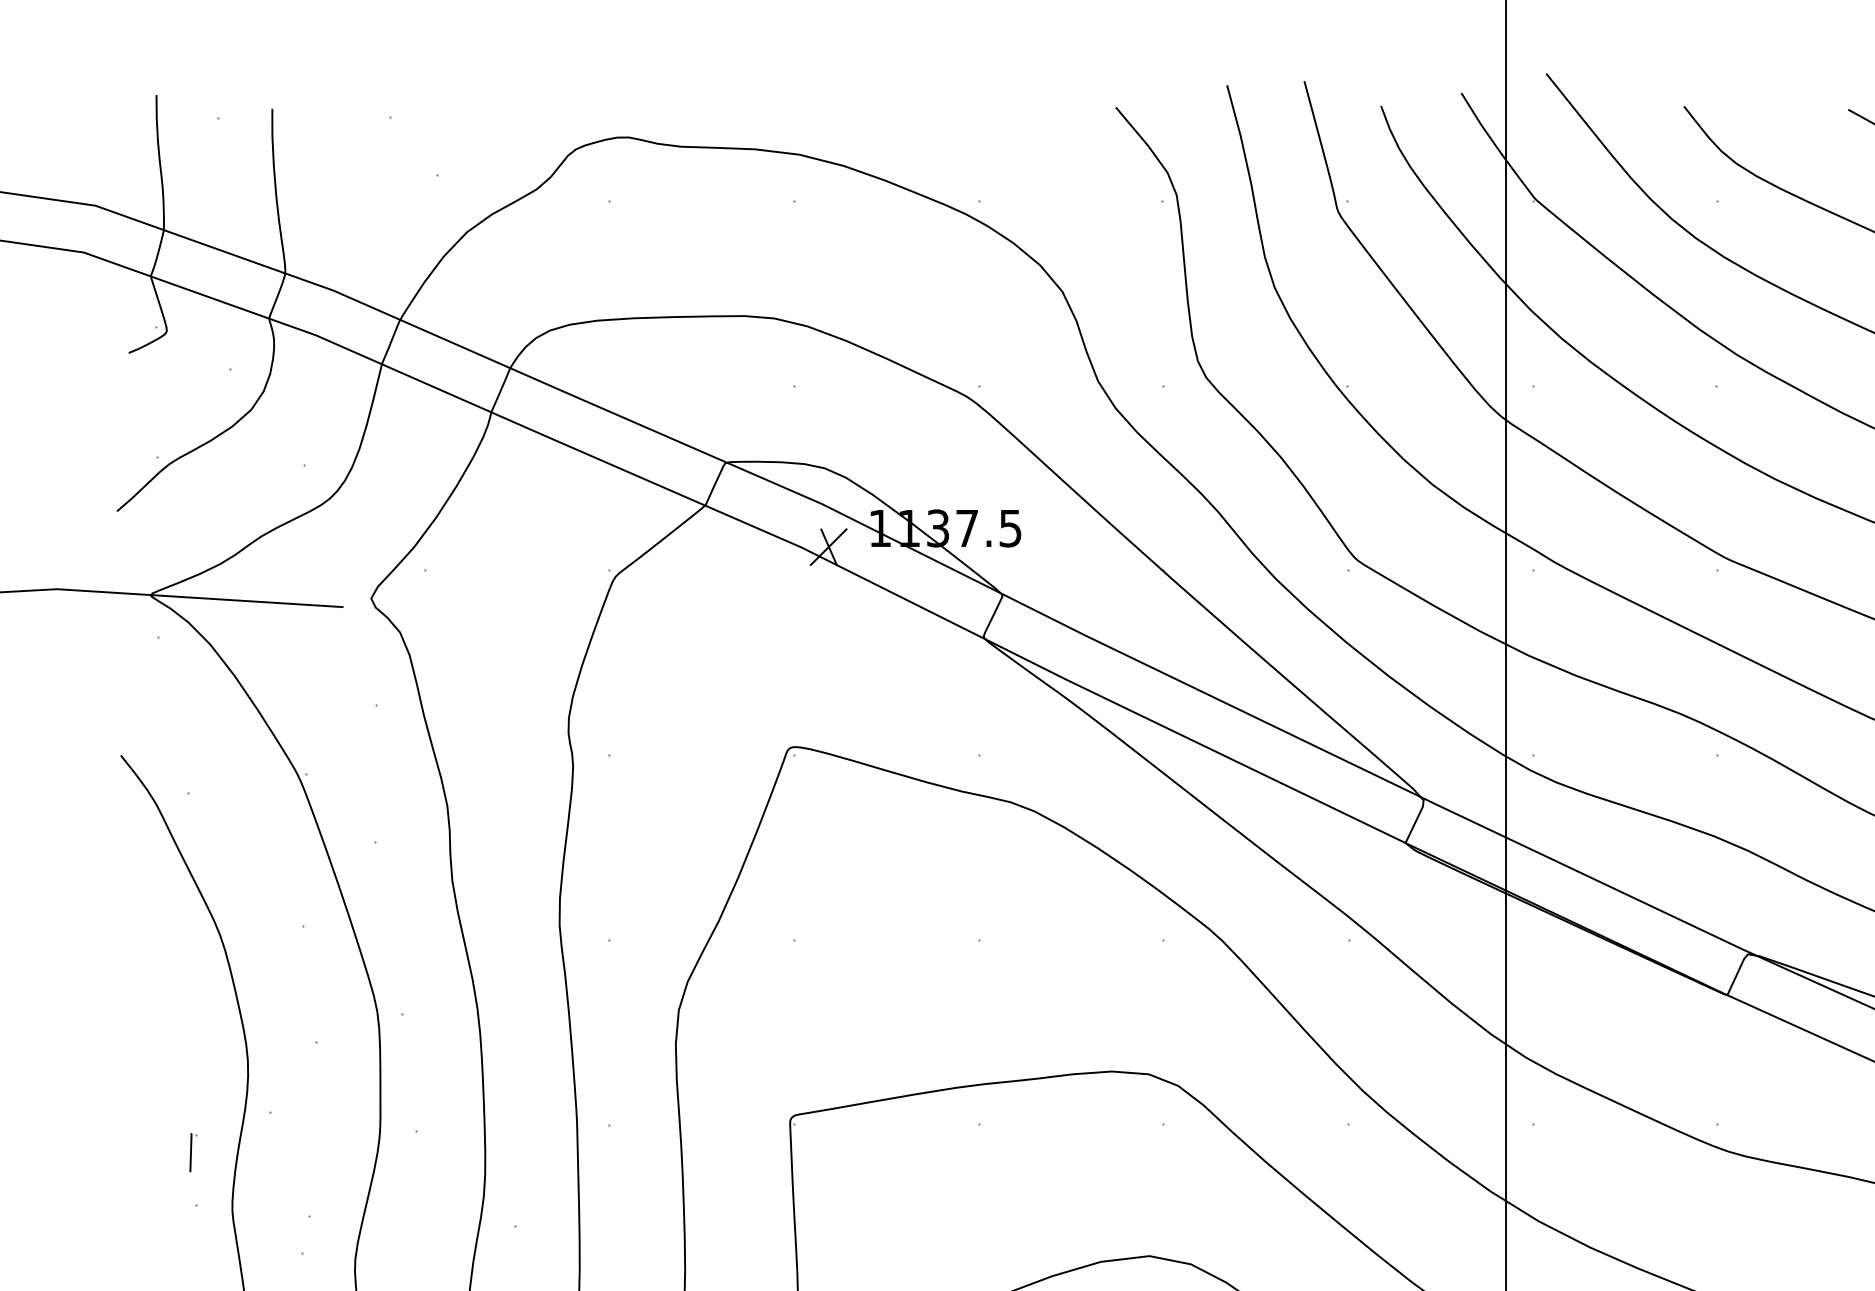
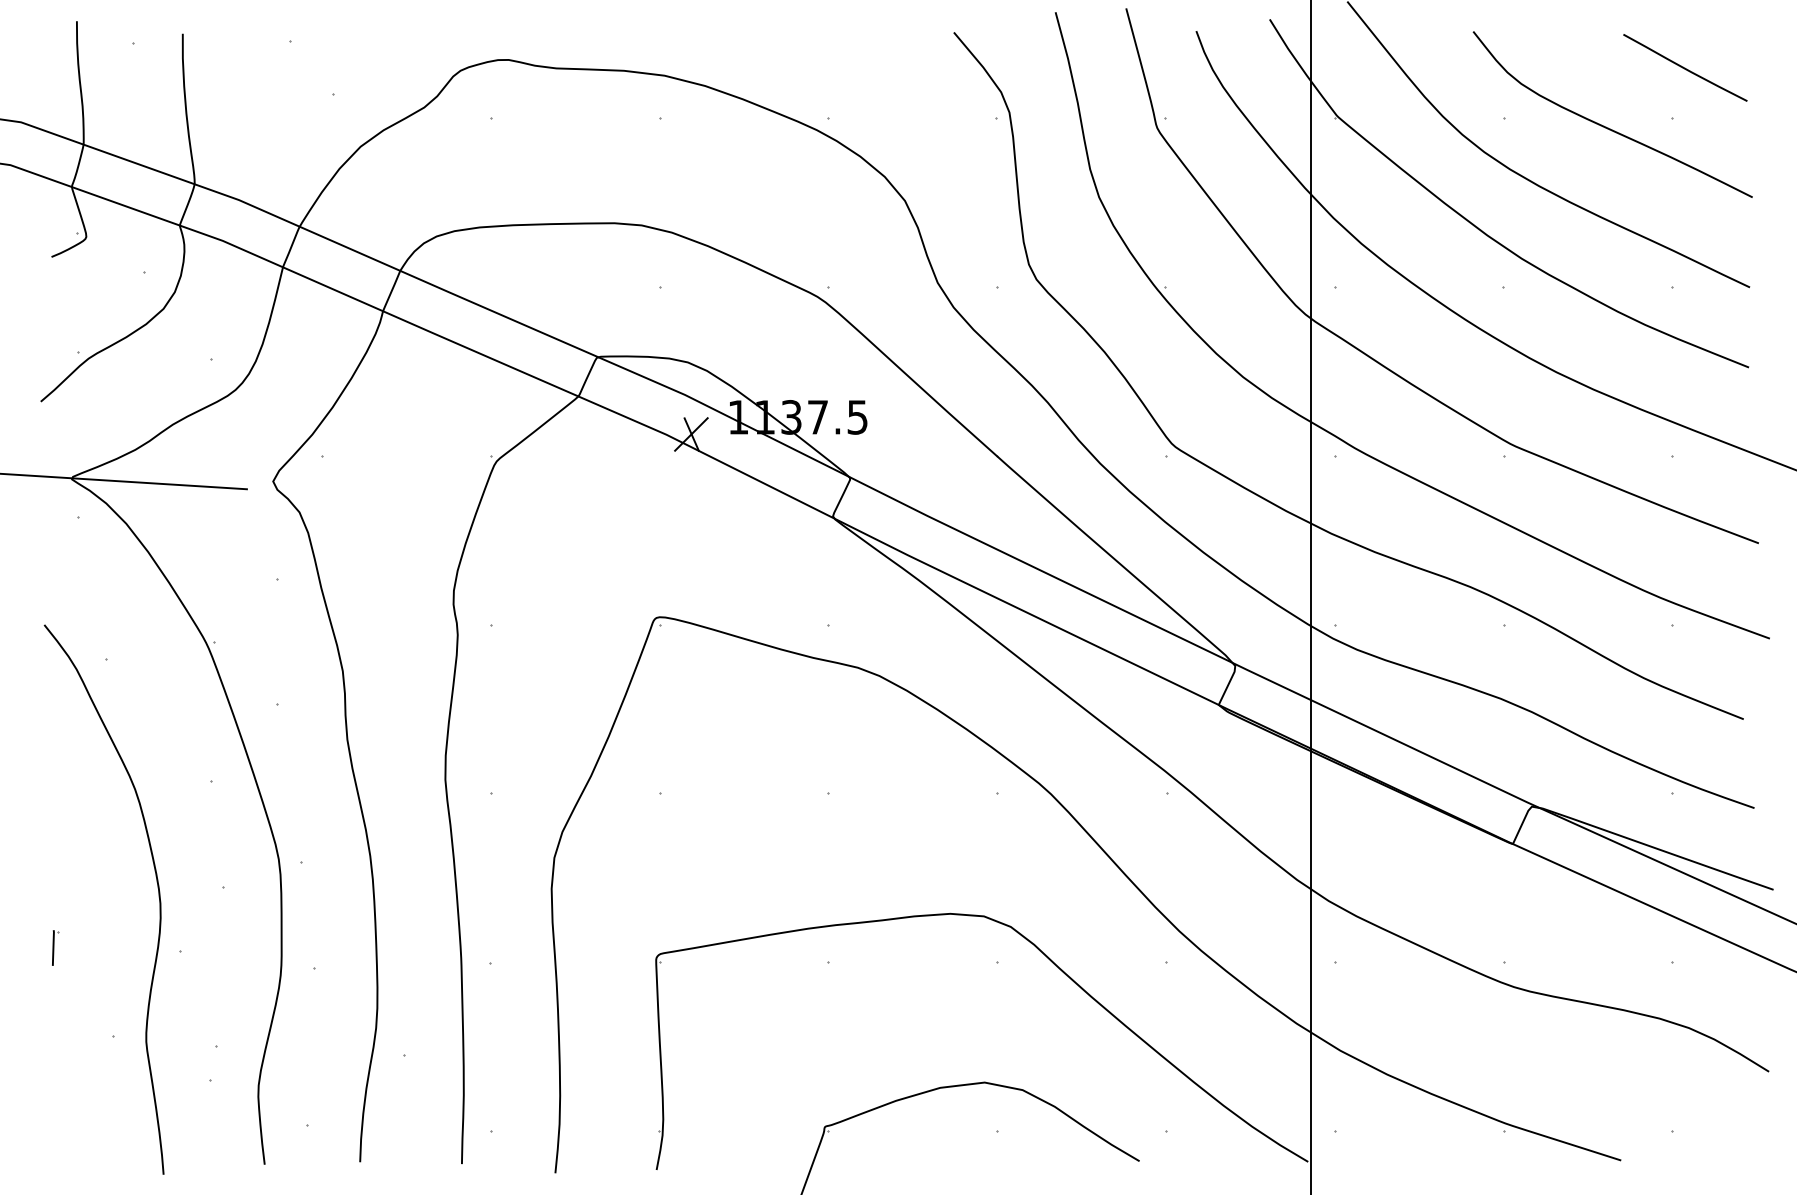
part: (193, 1152) -> (55, 947), moved

